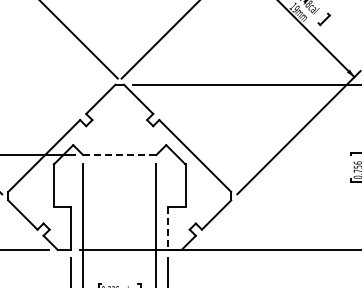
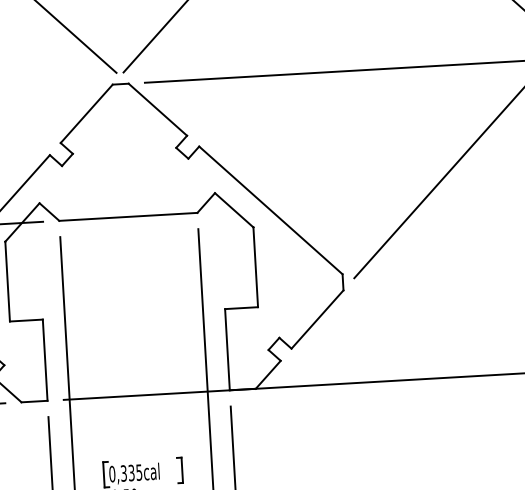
line: (119, 155) -> (127, 217), dashed -> solid
line: (168, 228) -> (228, 350), dashed -> solid

